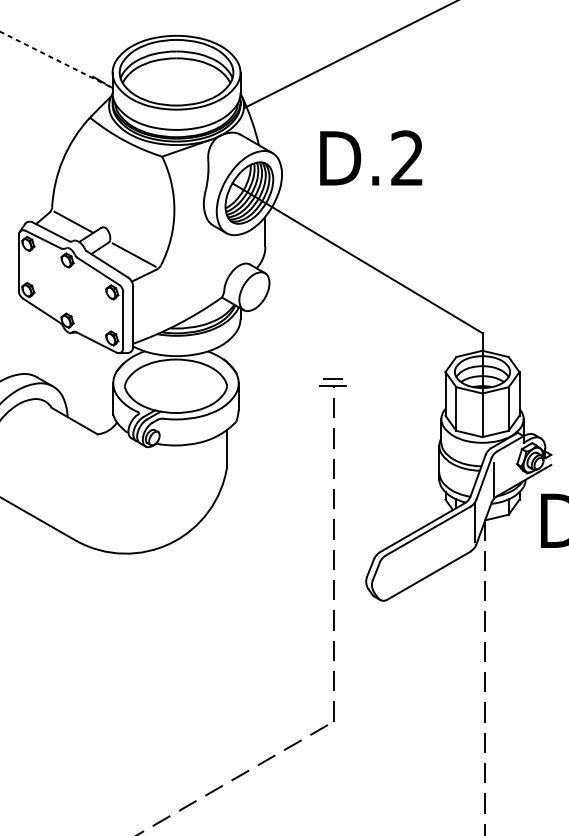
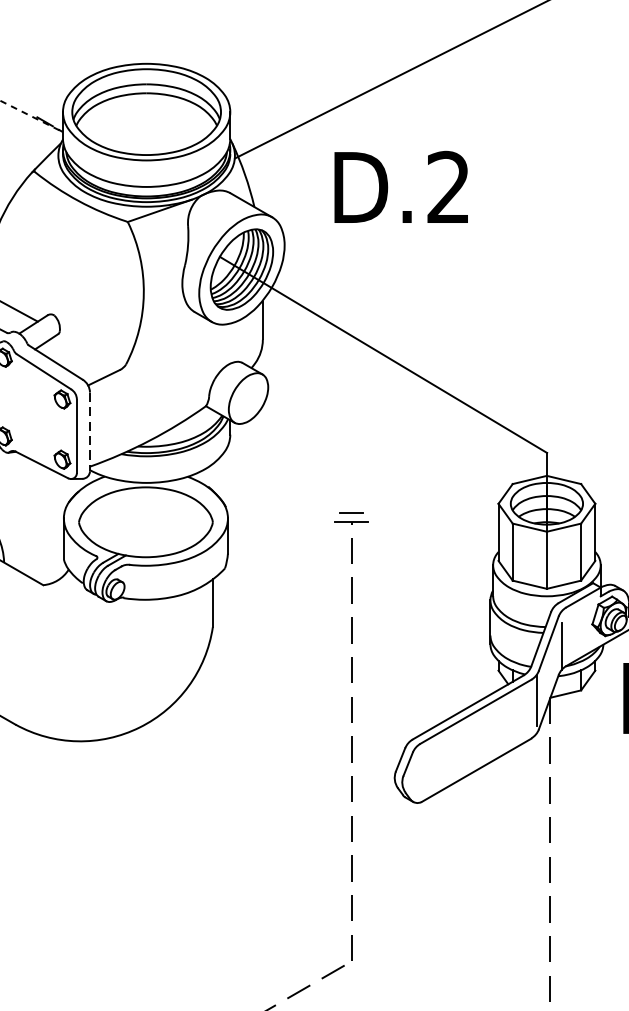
text: (371, 157) -> (401, 186), moved
line: (133, 254) -> (90, 349), removed
line: (133, 317) -> (90, 432), solid -> dashed

